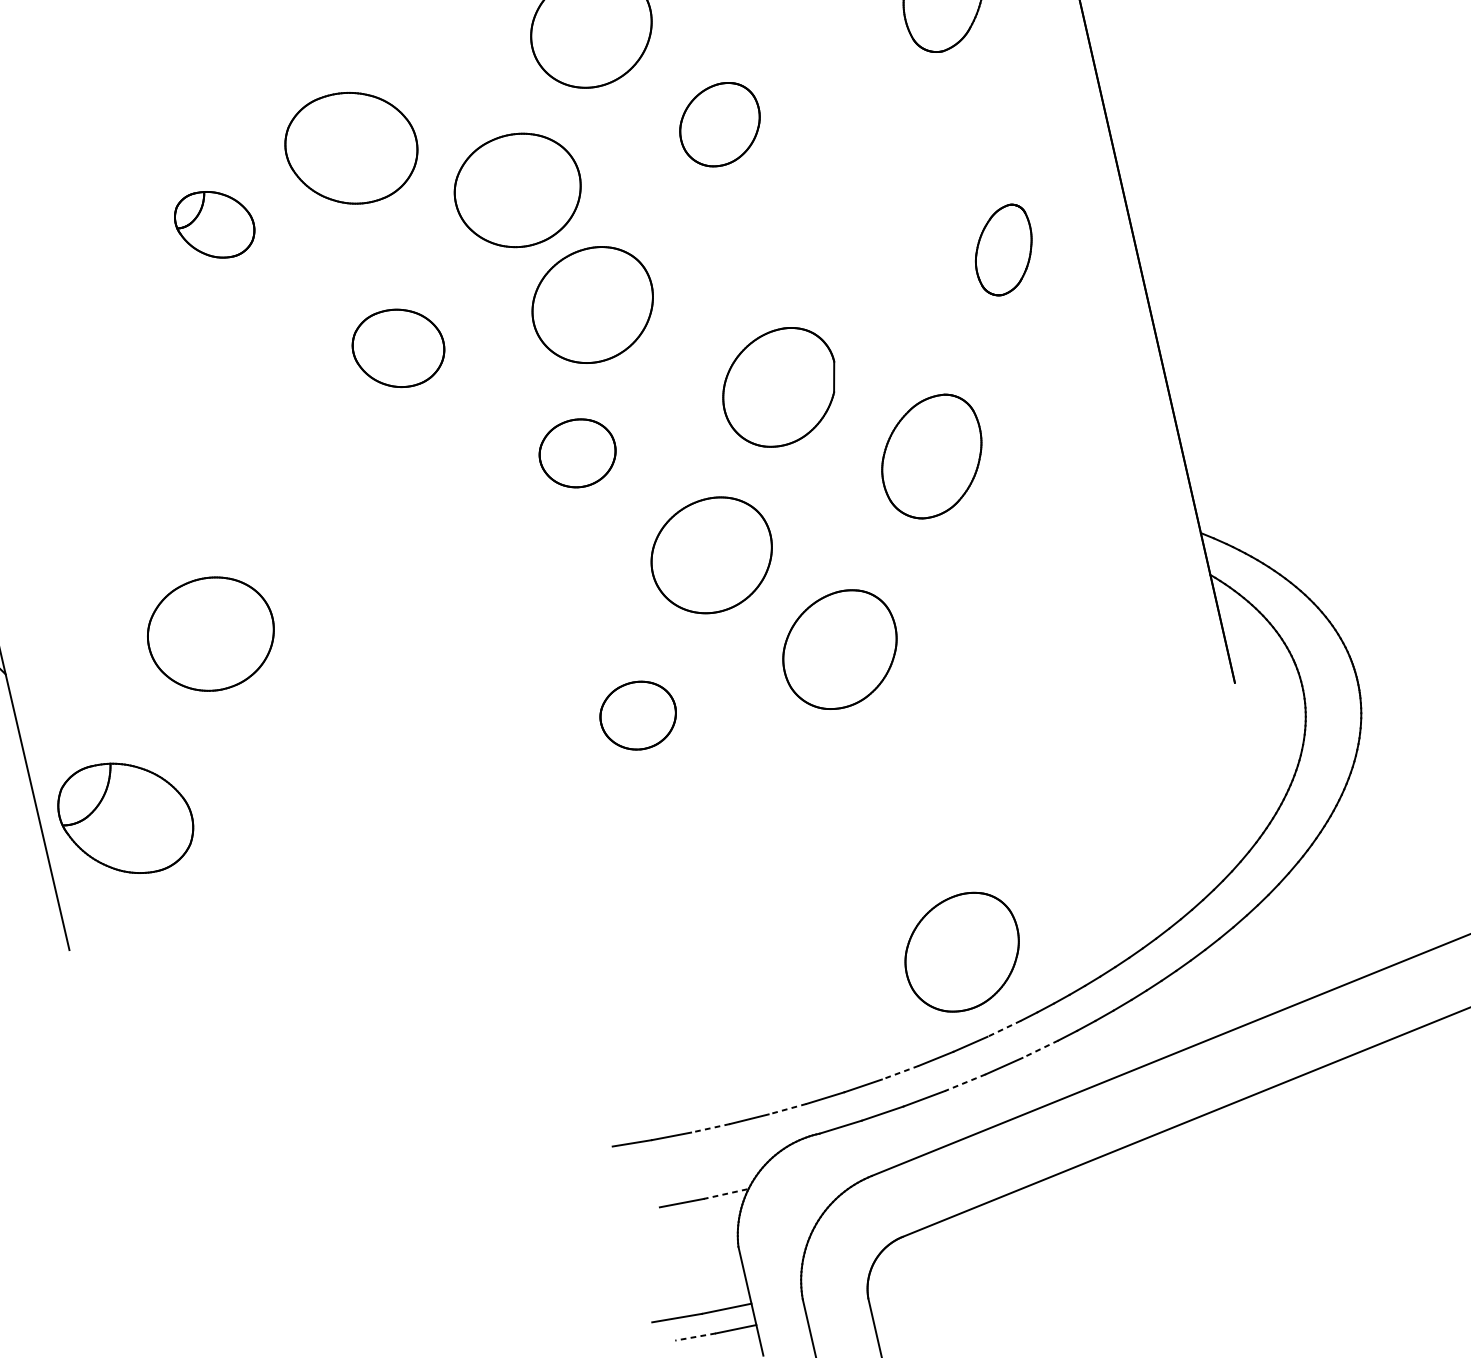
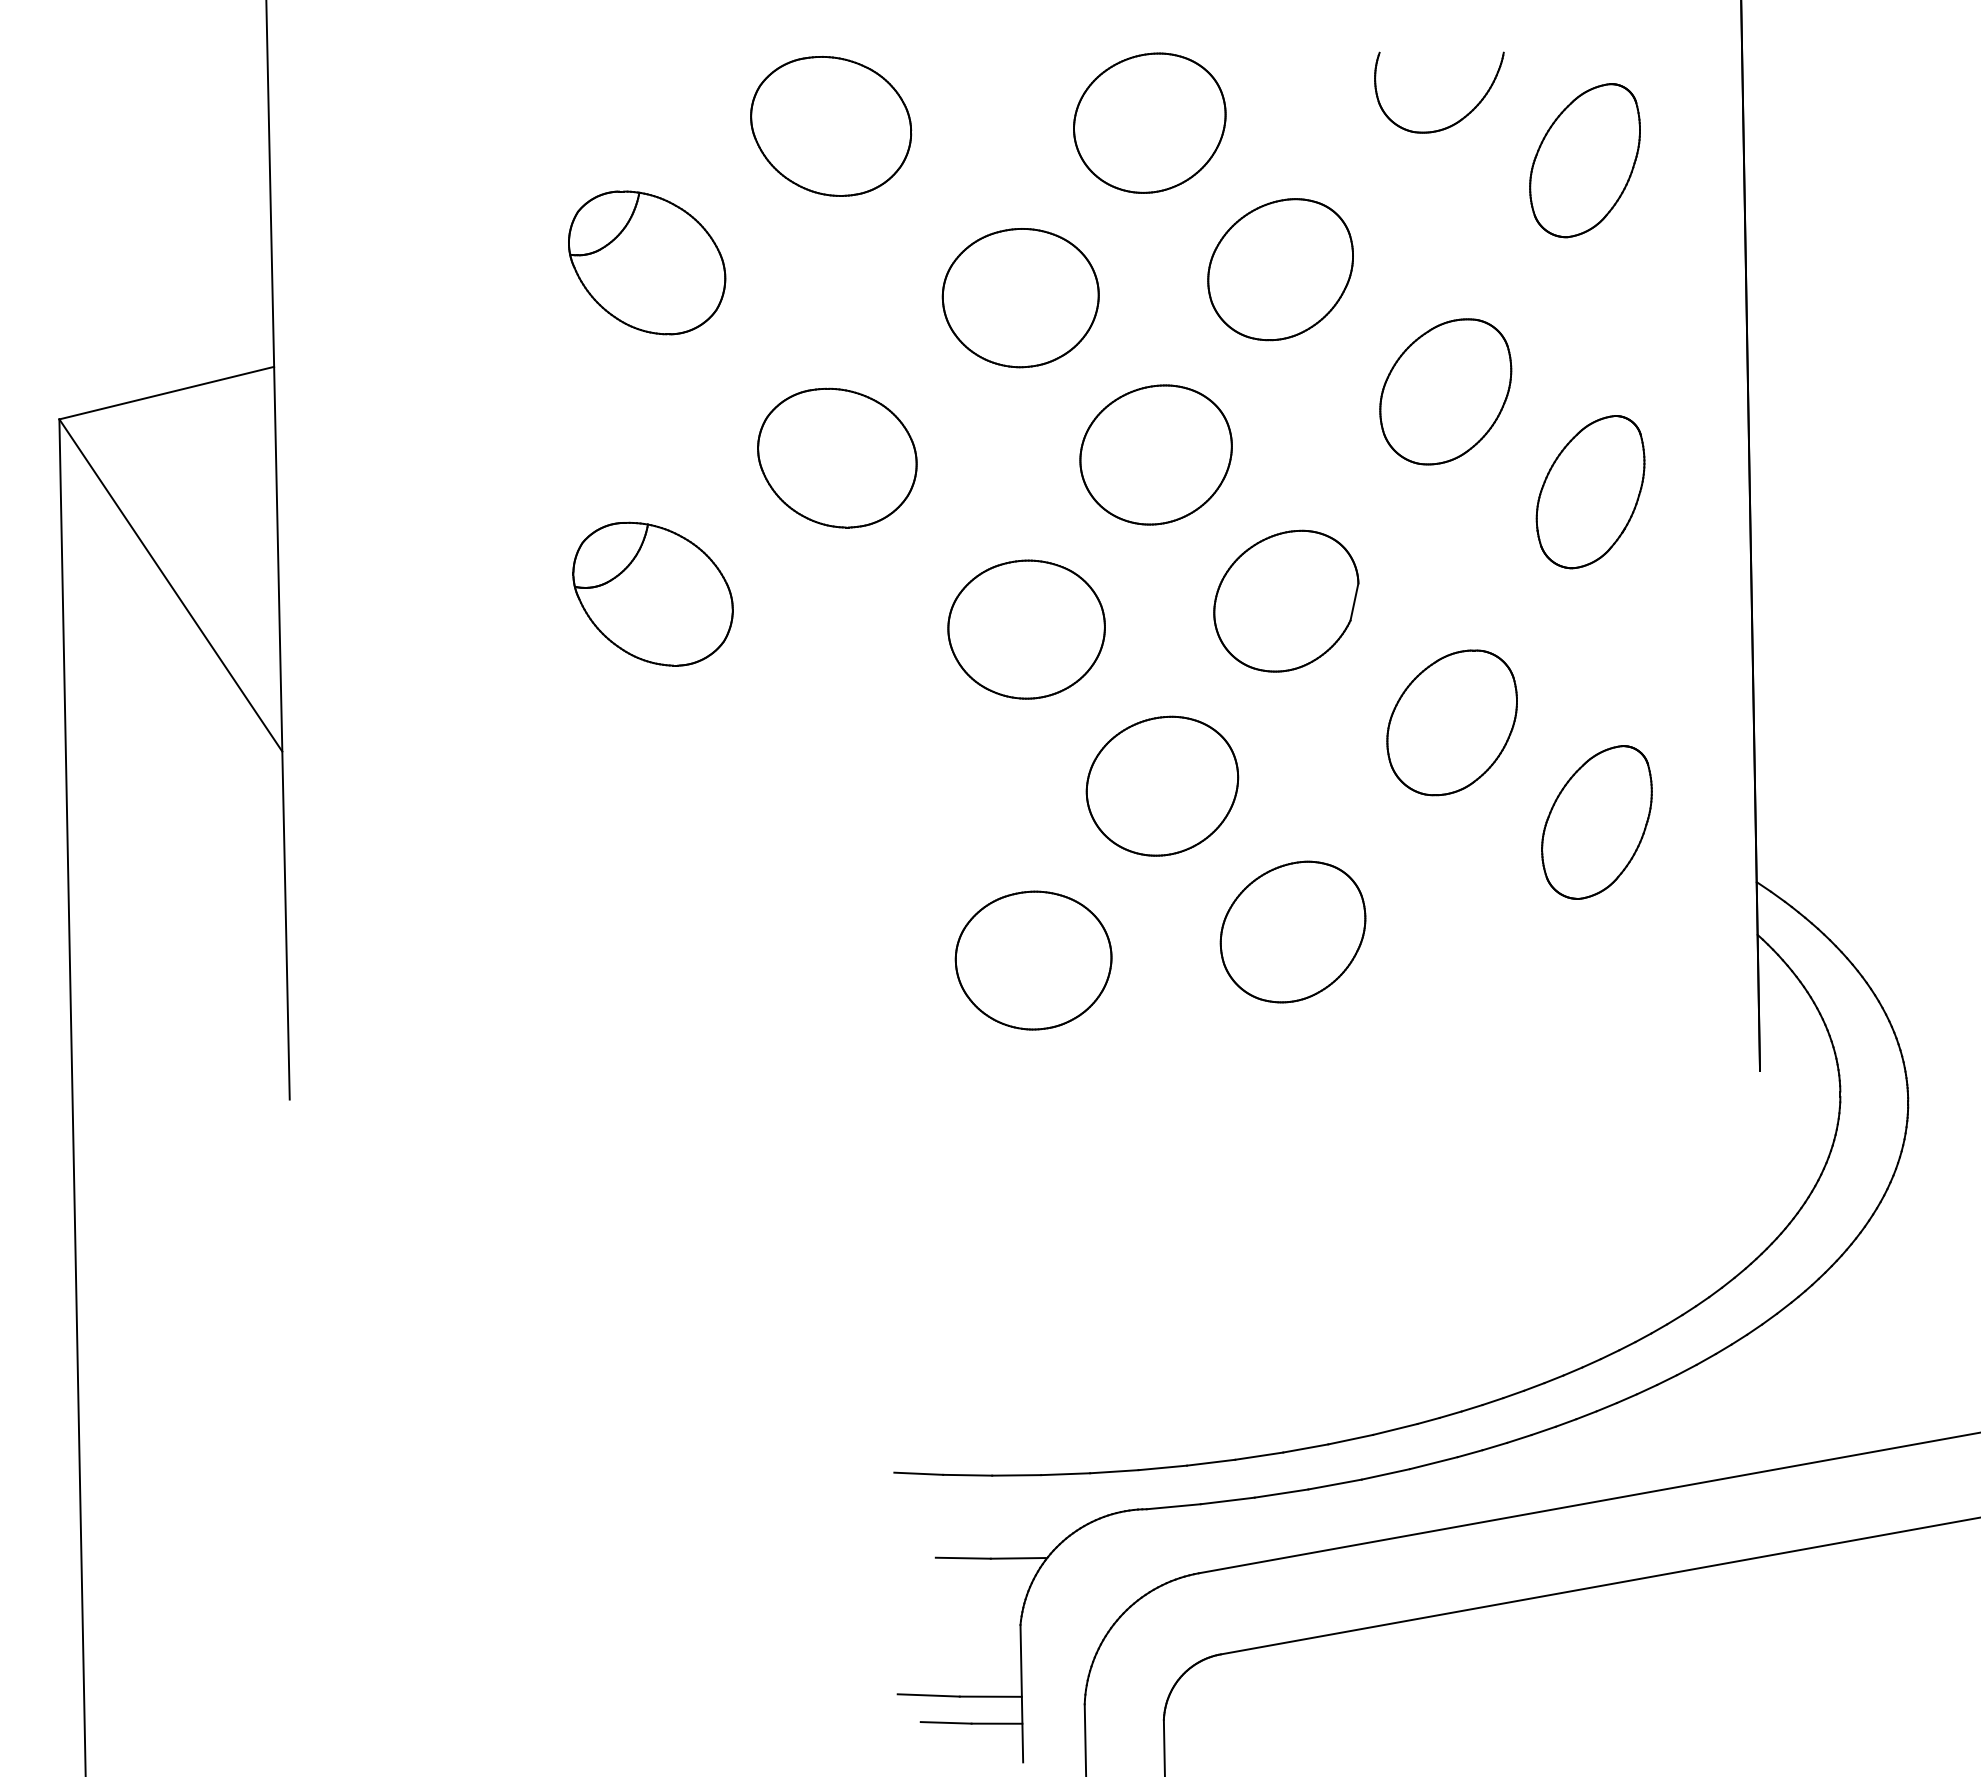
part: (719, 124) -> (1280, 269), size x1.43
part: (351, 148) -> (831, 126), moved
part: (871, 194) -> (1445, 391), added
part: (215, 224) -> (647, 262), size x1.67
part: (1003, 250) -> (1590, 492), size x1.43
part: (592, 305) -> (1155, 454), moved
part: (398, 347) -> (837, 457), size x1.43
part: (577, 453) -> (1026, 629), size x1.67
part: (1063, 512) -> (1596, 822), added
part: (211, 634) -> (539, 755), removed
part: (638, 715) -> (1033, 960), size x1.67
part: (125, 817) -> (652, 593), moved
part: (961, 952) -> (1363, 1326), removed
line: (1004, 1028) -> (1395, 1429), dashed -> solid
line: (1040, 1049) -> (1433, 1463), dashed -> solid
line: (899, 1073) -> (1258, 1456), dashed -> solid
line: (965, 1082) -> (1334, 1484), dashed -> solid
line: (786, 1109) -> (1113, 1471), dashed -> solid
line: (710, 1128) -> (1016, 1475), dashed -> solid
line: (725, 1194) -> (1018, 1558), dashed -> solid
line: (694, 1336) -> (945, 1722), dashed -> solid

